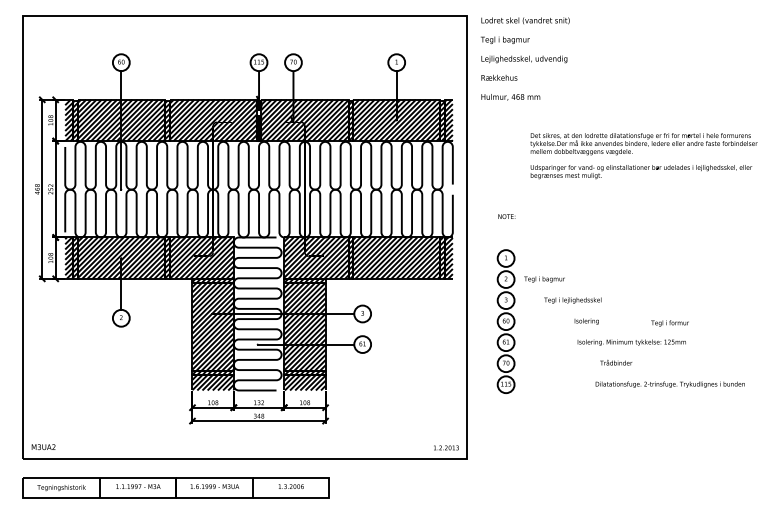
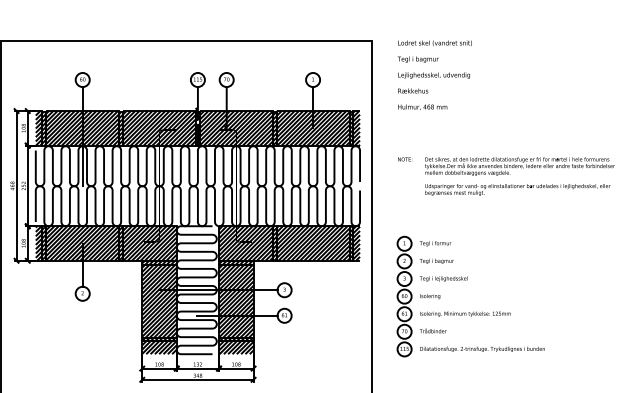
text: (525, 58) -> (435, 74), moved
text: (643, 156) -> (519, 176), moved
text: (506, 216) -> (404, 159), moved
text: (572, 300) -> (443, 278), moved
text: (586, 321) -> (430, 296), moved
text: (669, 323) -> (435, 243), moved
text: (631, 342) -> (465, 314), moved
text: (616, 362) -> (433, 330), moved
text: (669, 384) -> (481, 349), moved

